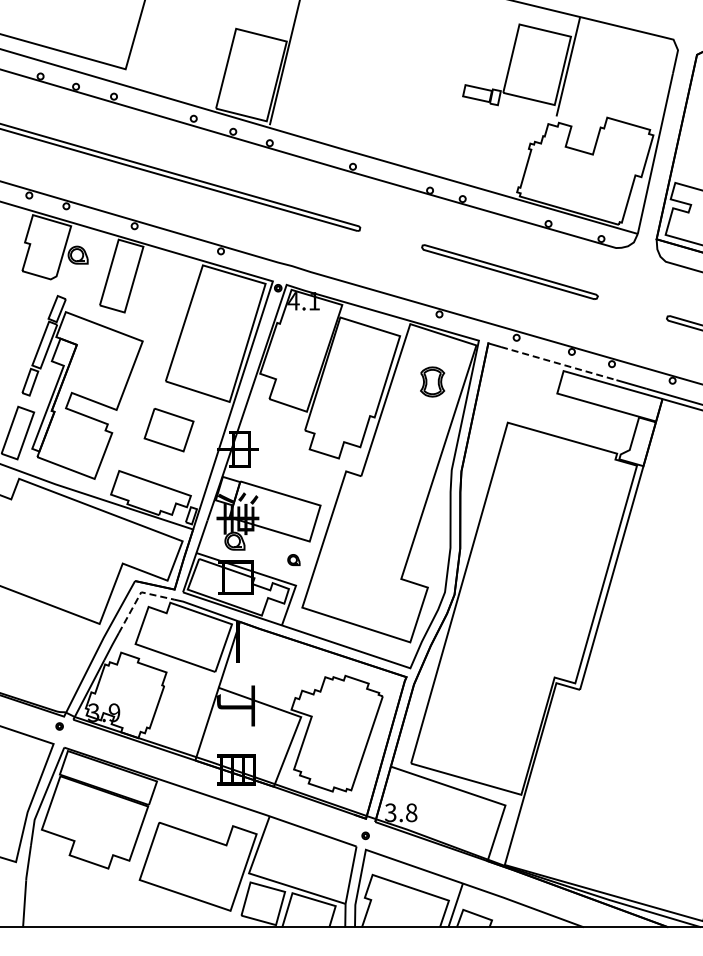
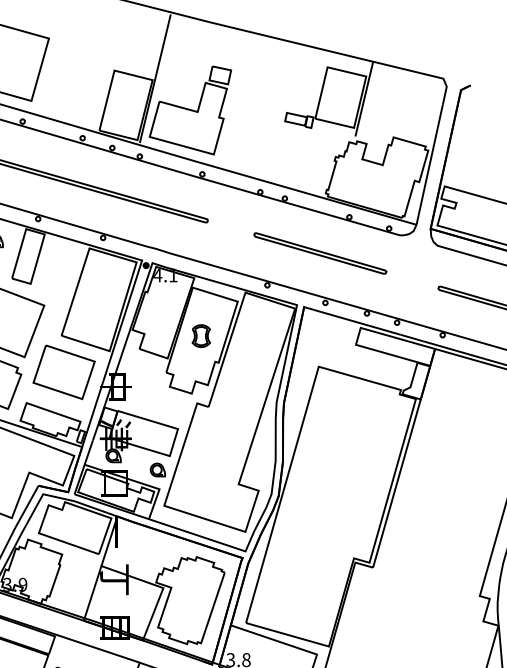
part: (337, 81) -> (190, 110), added
line: (559, 363) -> (357, 322), dashed -> solid
part: (432, 381) -> (201, 335), moved
part: (168, 429) -> (63, 371), size x1.67
part: (293, 559) -> (157, 469), size x1.67
line: (138, 597) -> (41, 498), dashed -> solid

